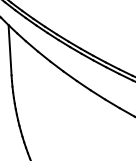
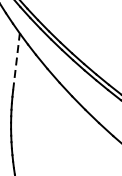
line: (10, 49) -> (17, 61), solid -> dashed

